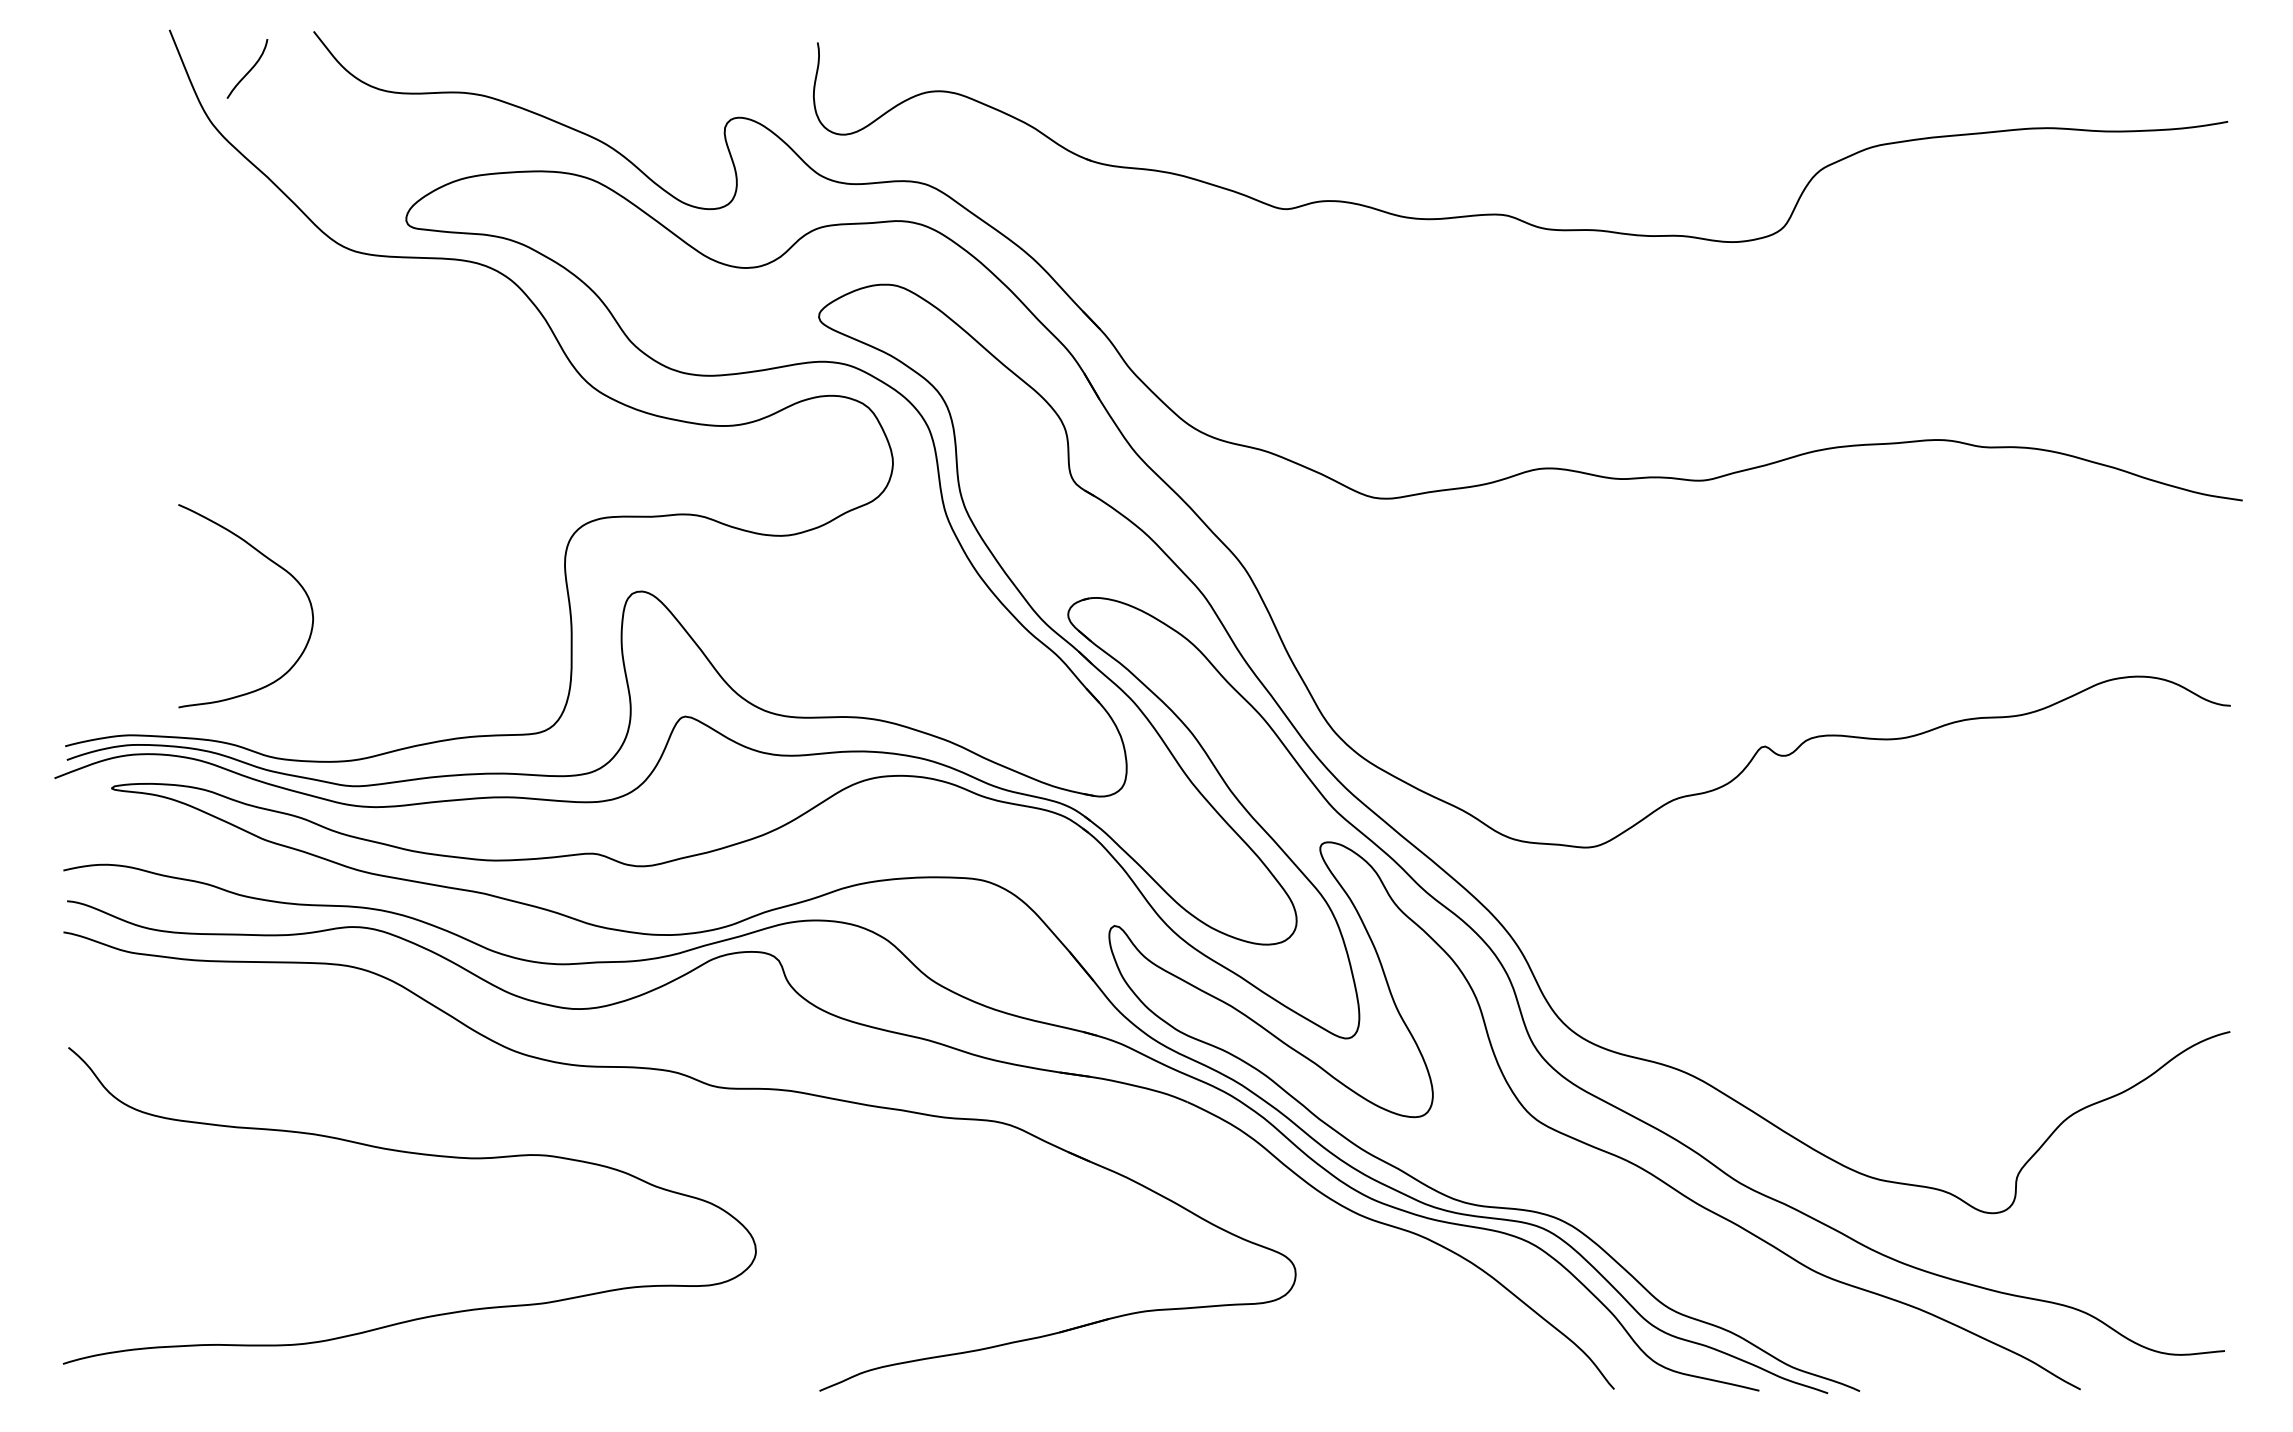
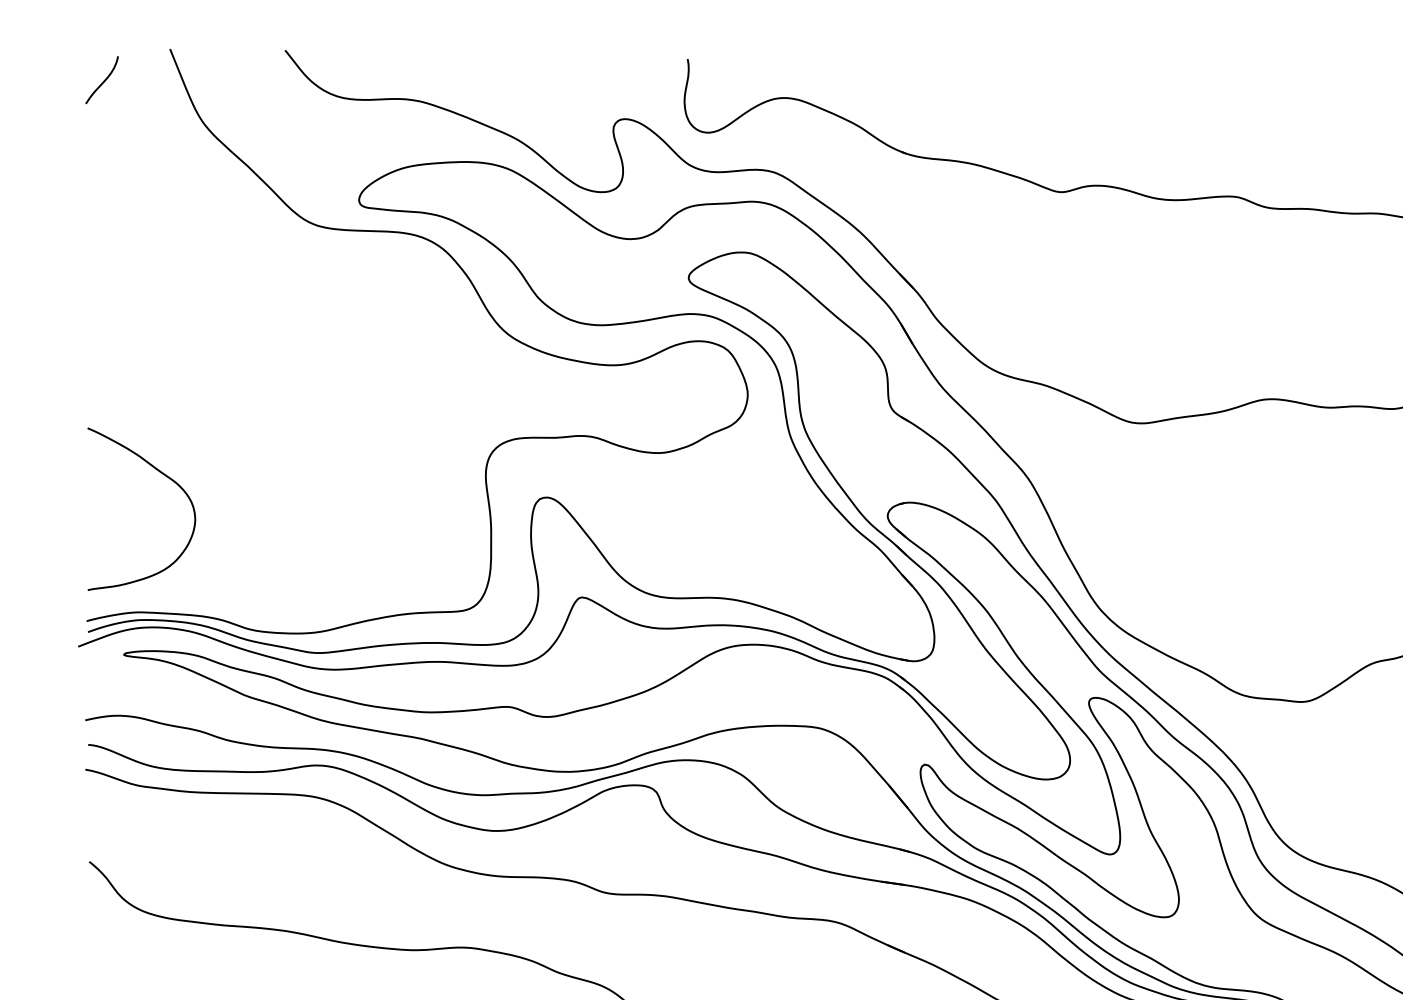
curve: (249, 69) -> (103, 80), moved
curve: (273, 563) -> (163, 475), moved

